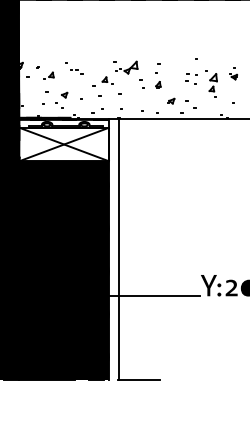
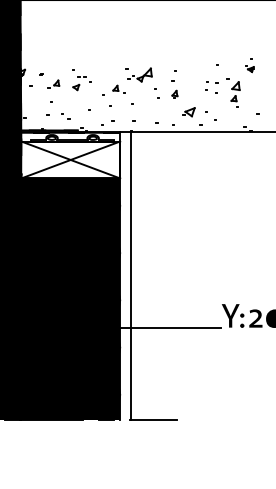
part: (233, 73) -> (249, 65), moved
part: (64, 95) -> (76, 87), moved
part: (170, 100) -> (188, 111), size x1.6

